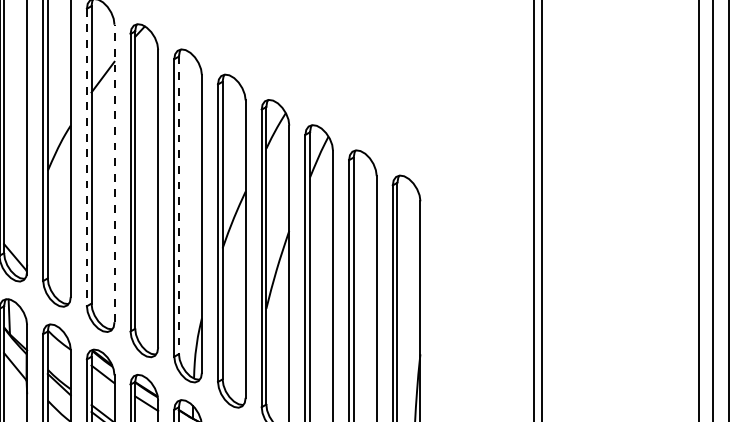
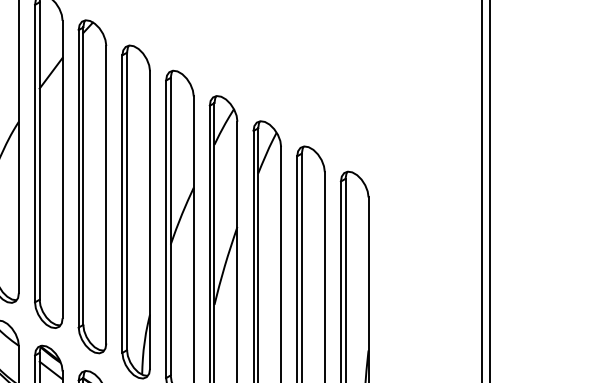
line: (86, 157) -> (34, 153), dashed -> solid
line: (114, 173) -> (62, 169), dashed -> solid
line: (178, 205) -> (126, 201), dashed -> solid

